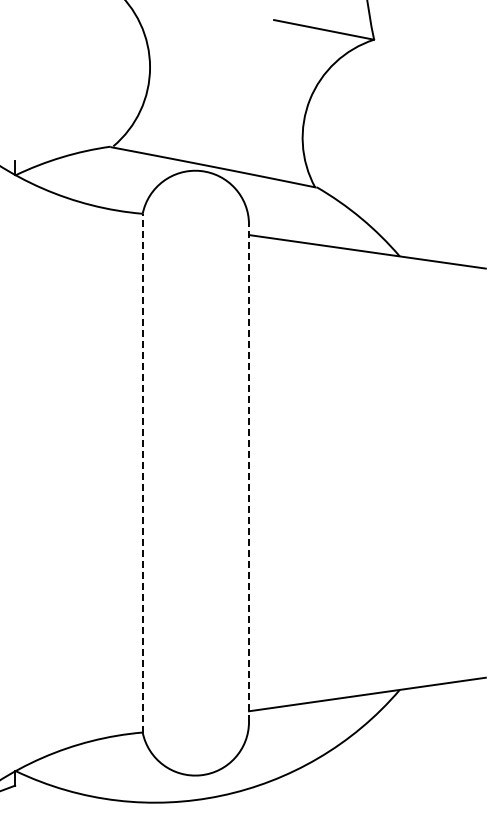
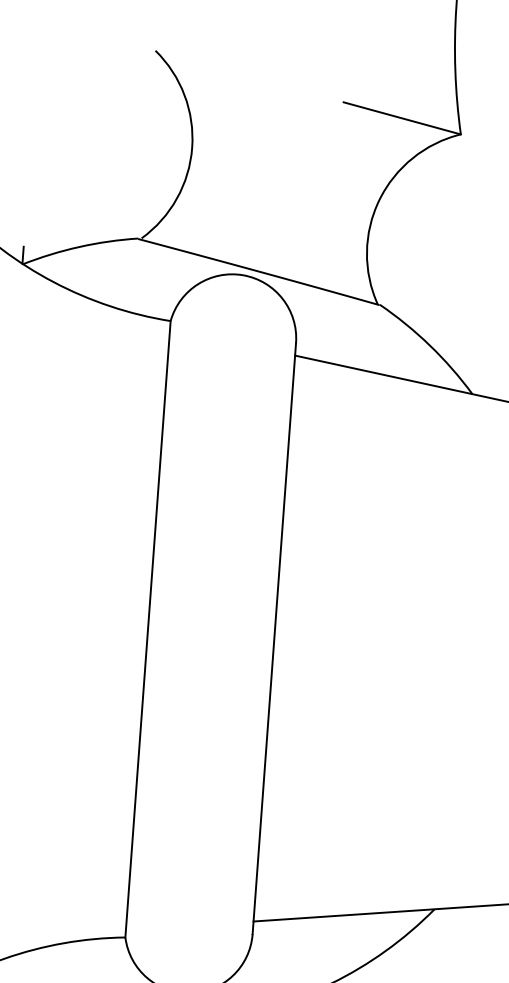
line: (142, 472) -> (147, 628), dashed -> solid
line: (249, 473) -> (274, 638), dashed -> solid

